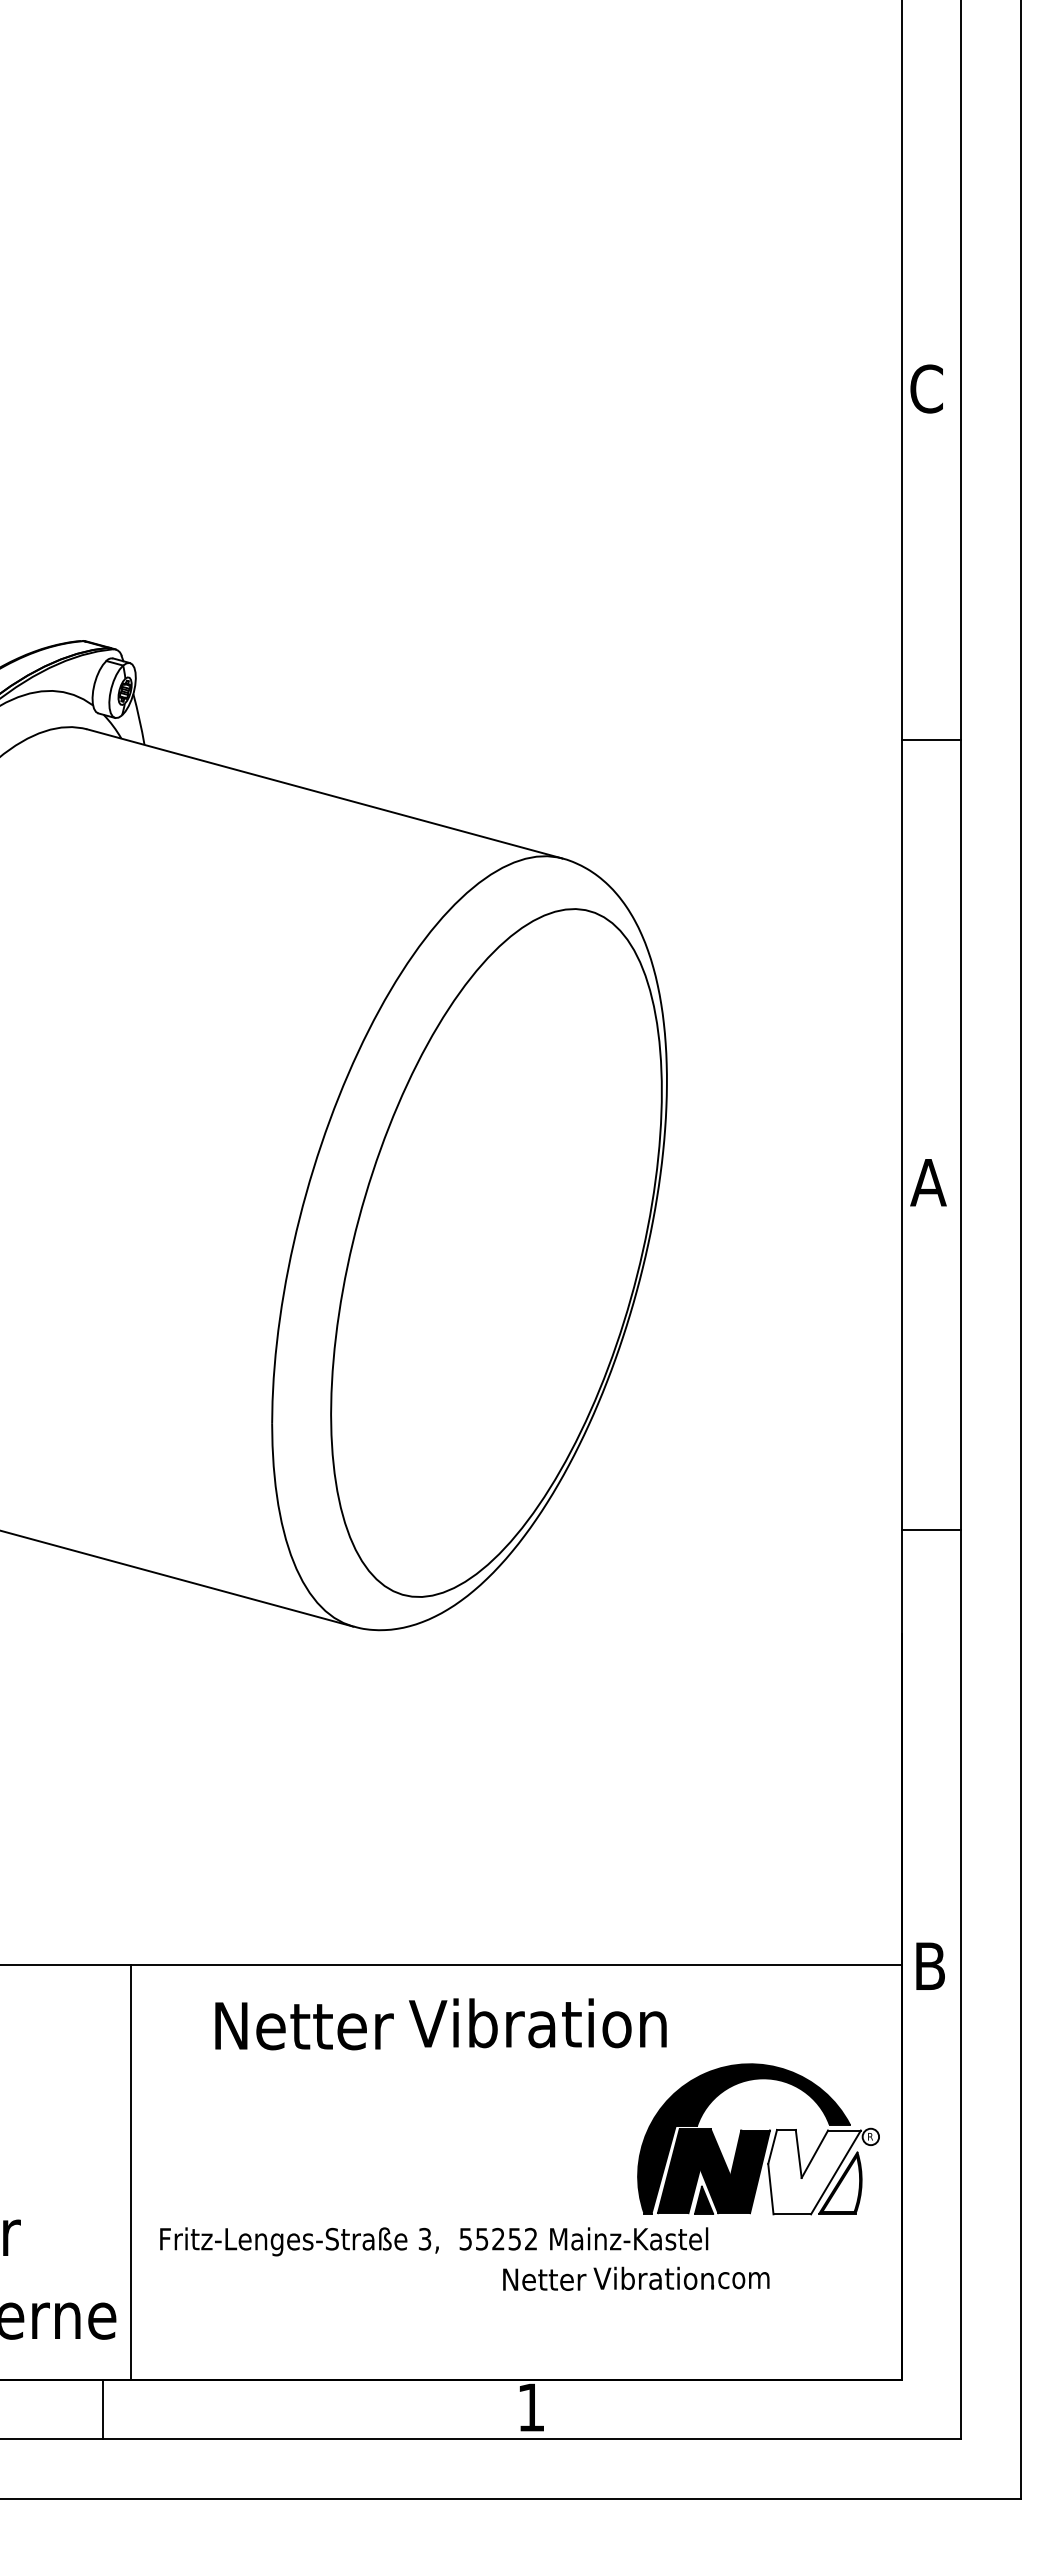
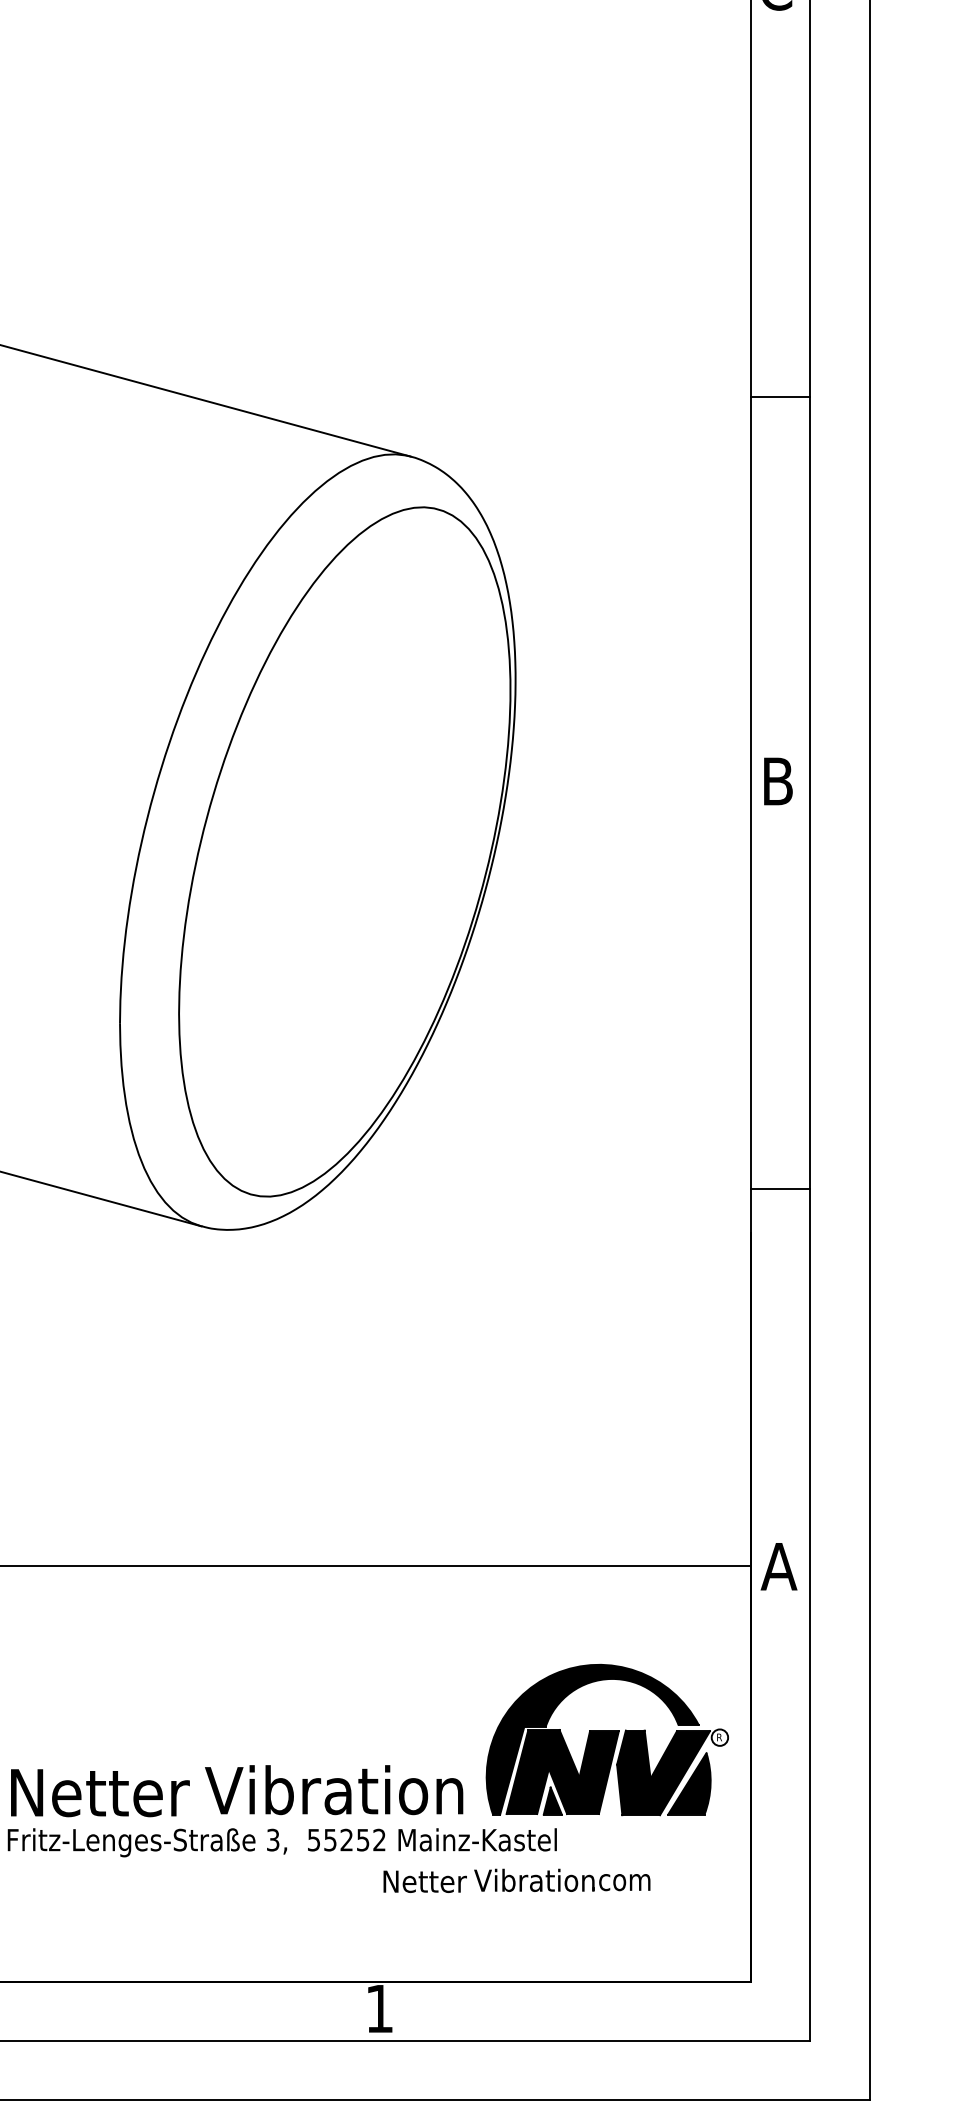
line: (930, 740) -> (779, 397), moved
text: (928, 1182) -> (777, 781), A -> B
line: (930, 1530) -> (779, 1189), moved
text: (929, 1965) -> (778, 1565), B -> A
text: (440, 2024) -> (236, 1791), moved
fill: (814, 2171) -> (663, 1772), added
fill: (841, 2184) -> (690, 1785), added
text: (636, 2278) -> (517, 1880), moved

